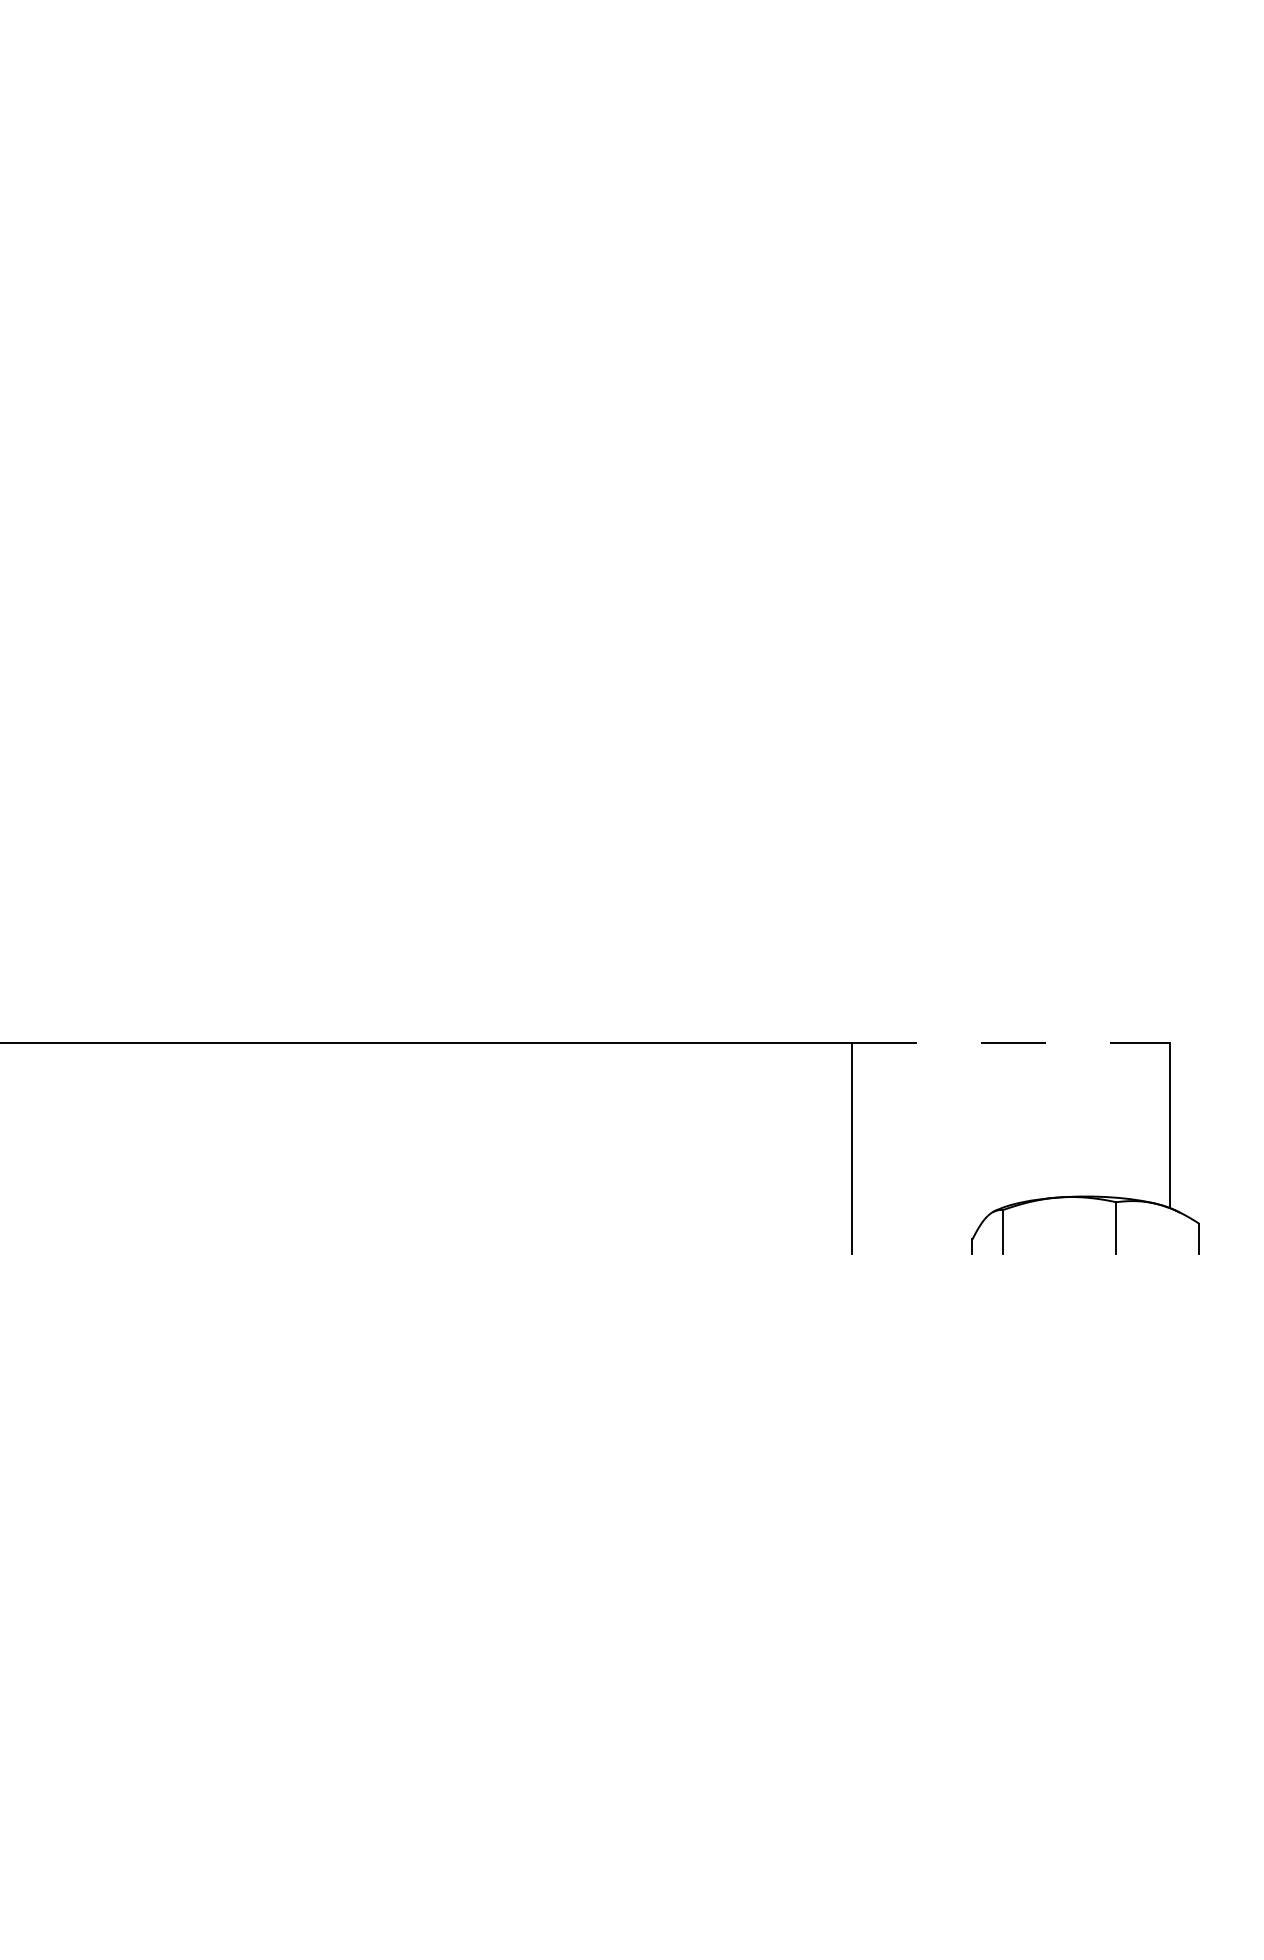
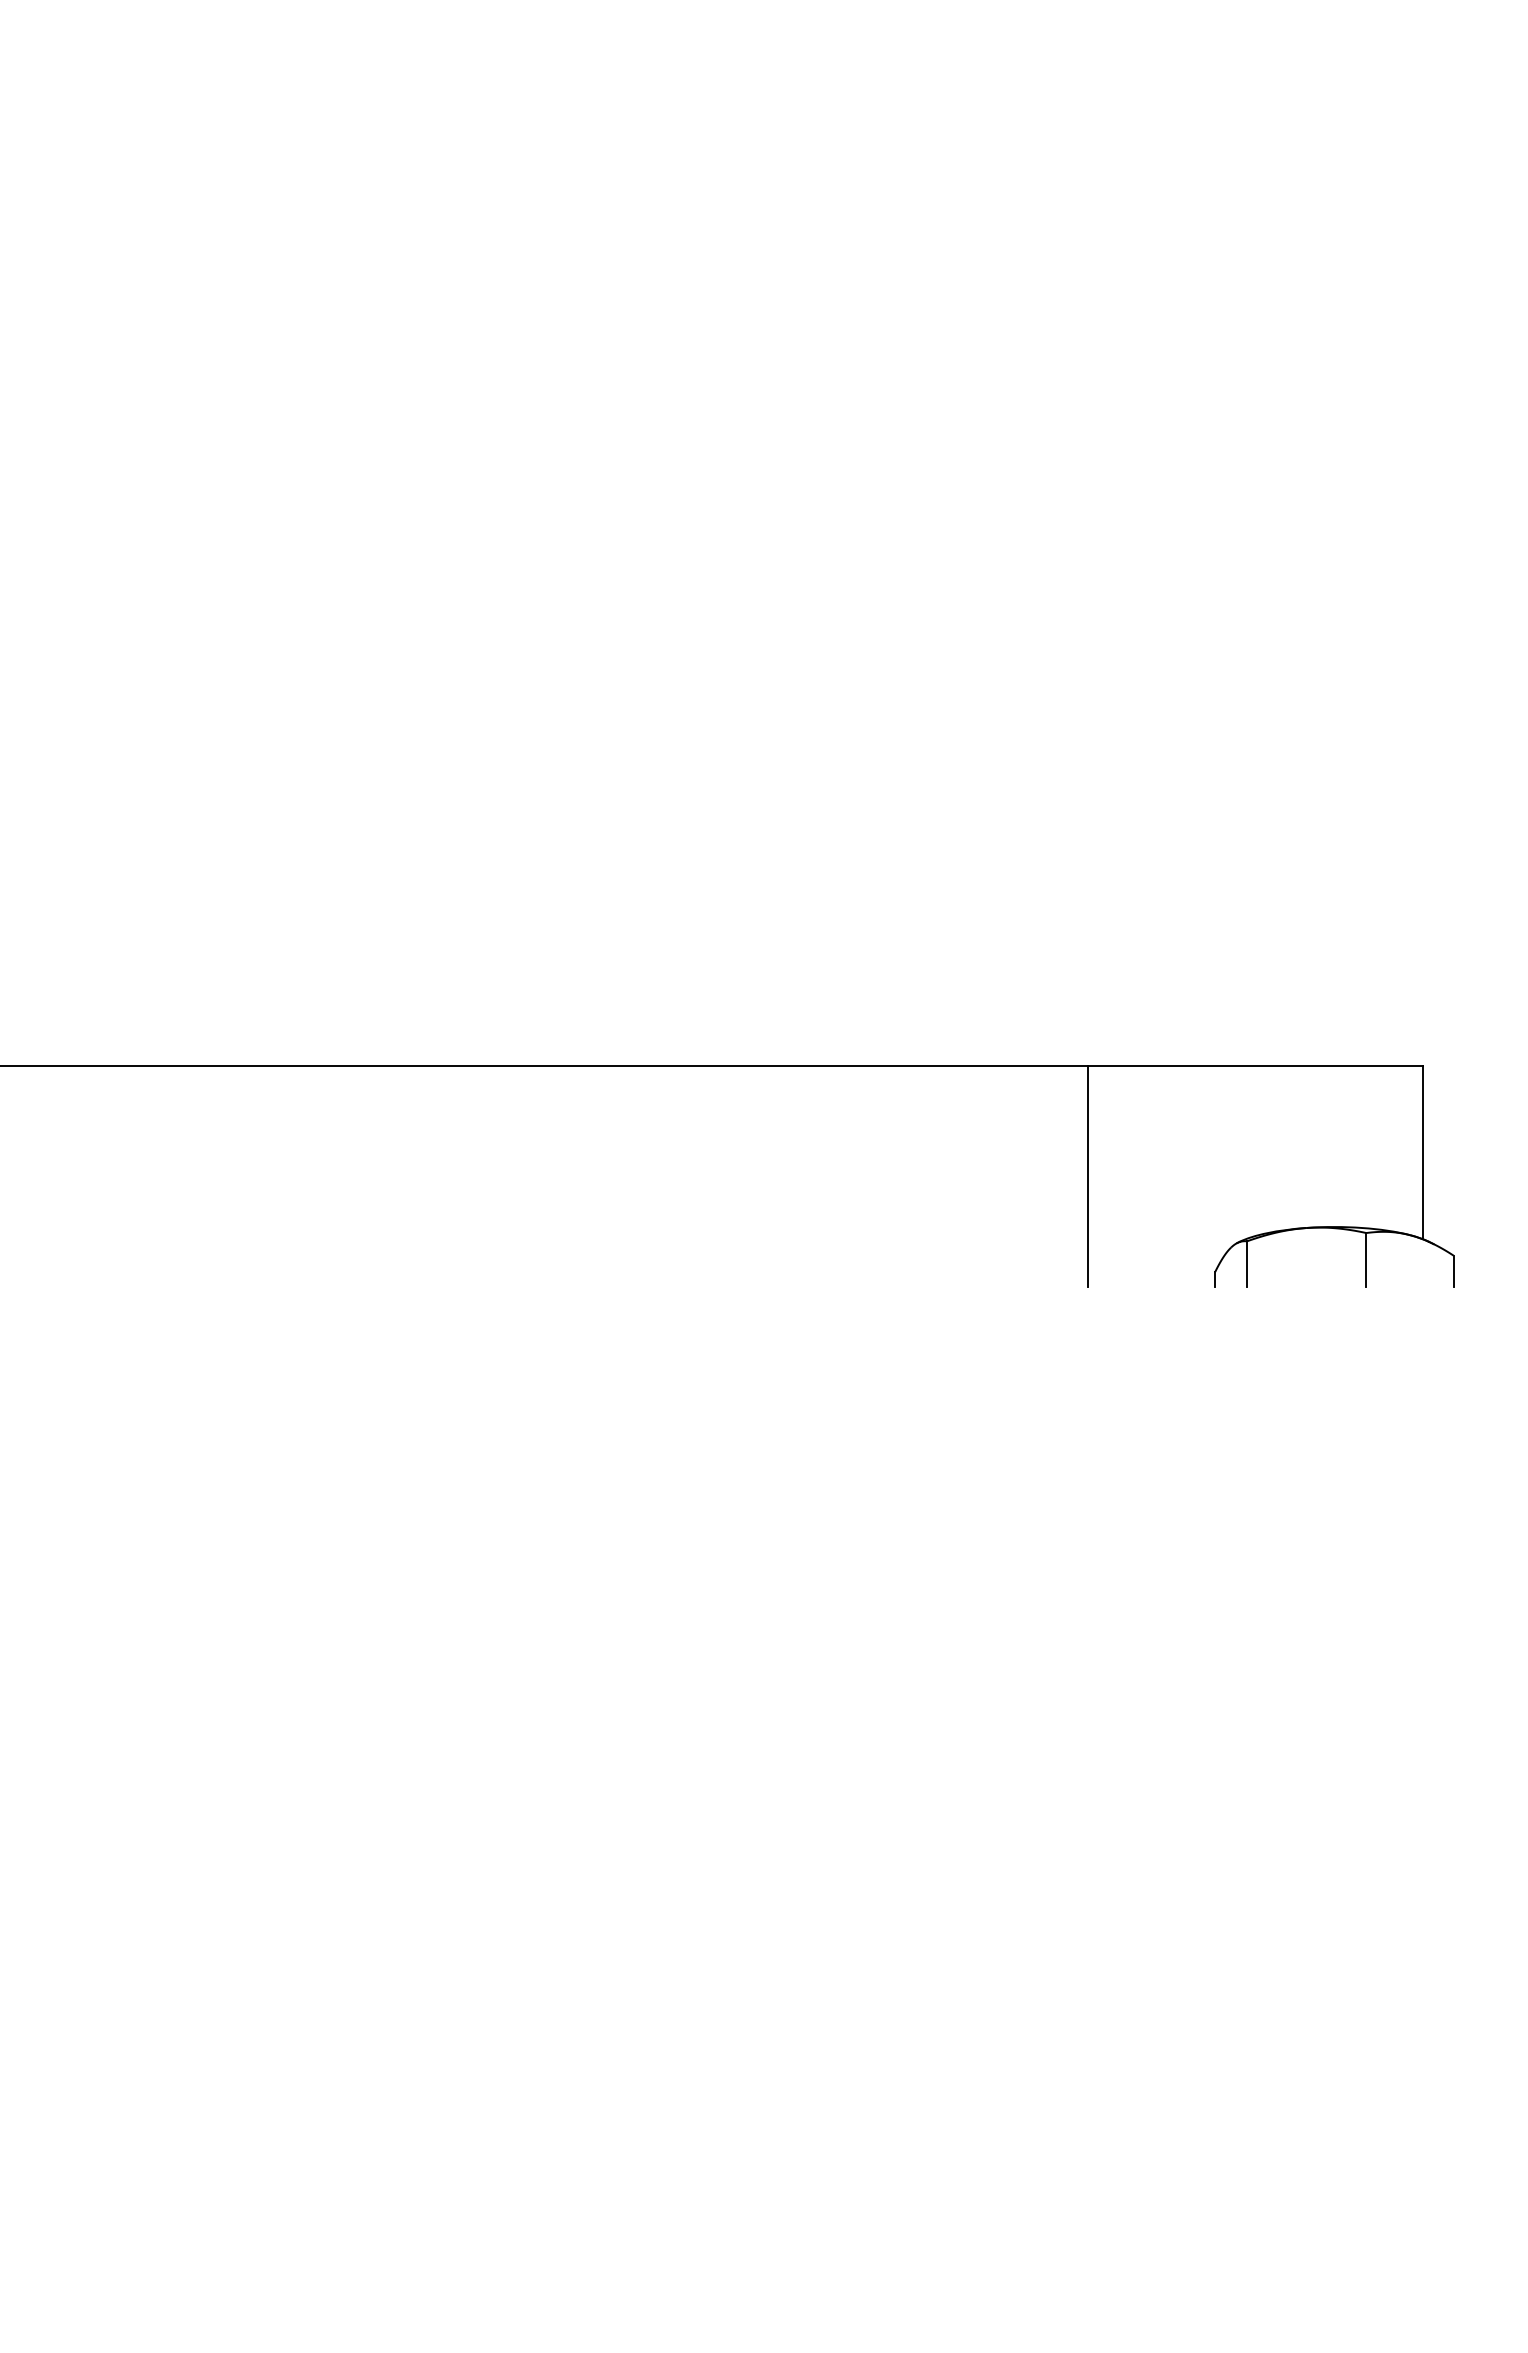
line: (1011, 1042) -> (1256, 1065), dashed -> solid

